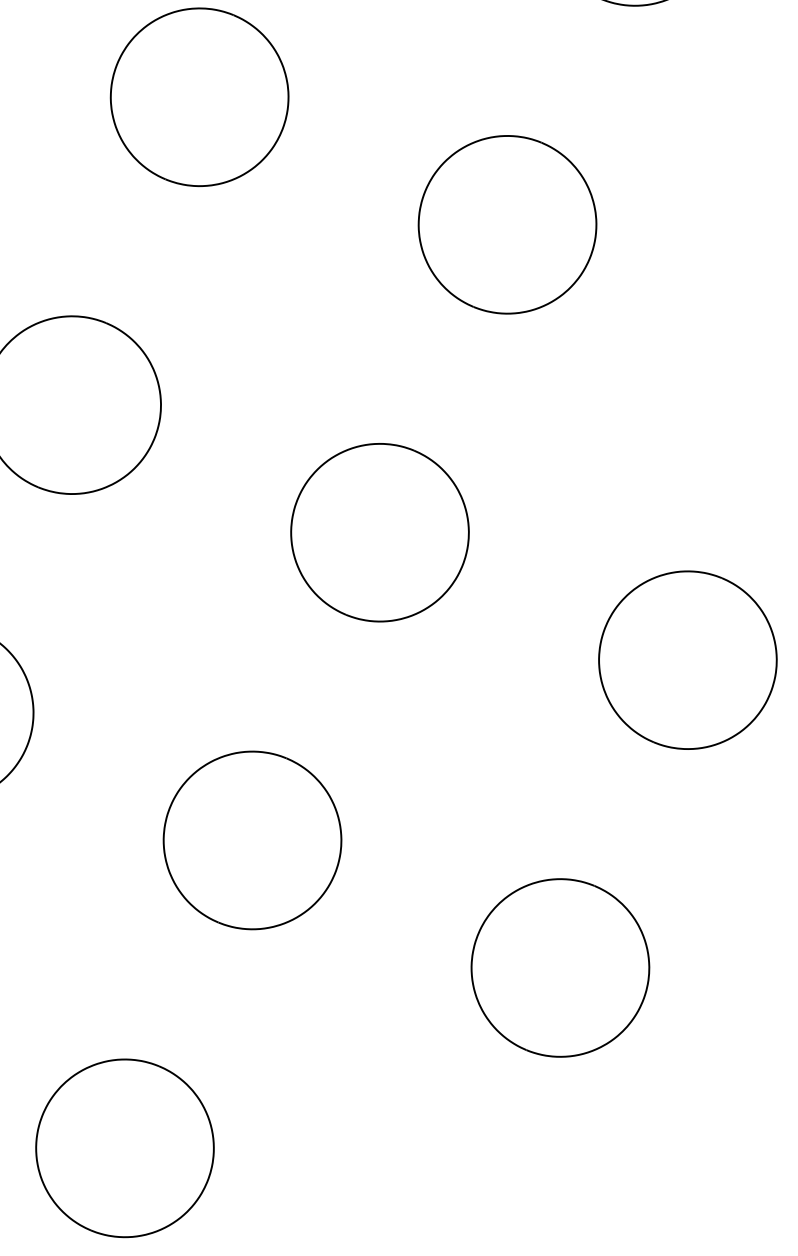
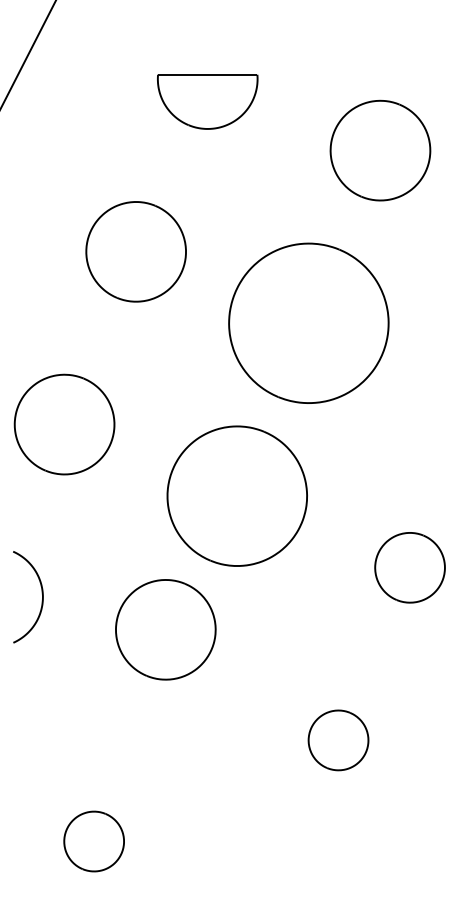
part: (506, 224) -> (308, 323), size x1.6
part: (380, 531) -> (237, 495), size x1.4
part: (686, 659) -> (409, 567), size x0.7
part: (251, 839) -> (165, 629), moved
part: (560, 968) -> (338, 740), size x0.6
part: (123, 1148) -> (93, 841), size x0.6

